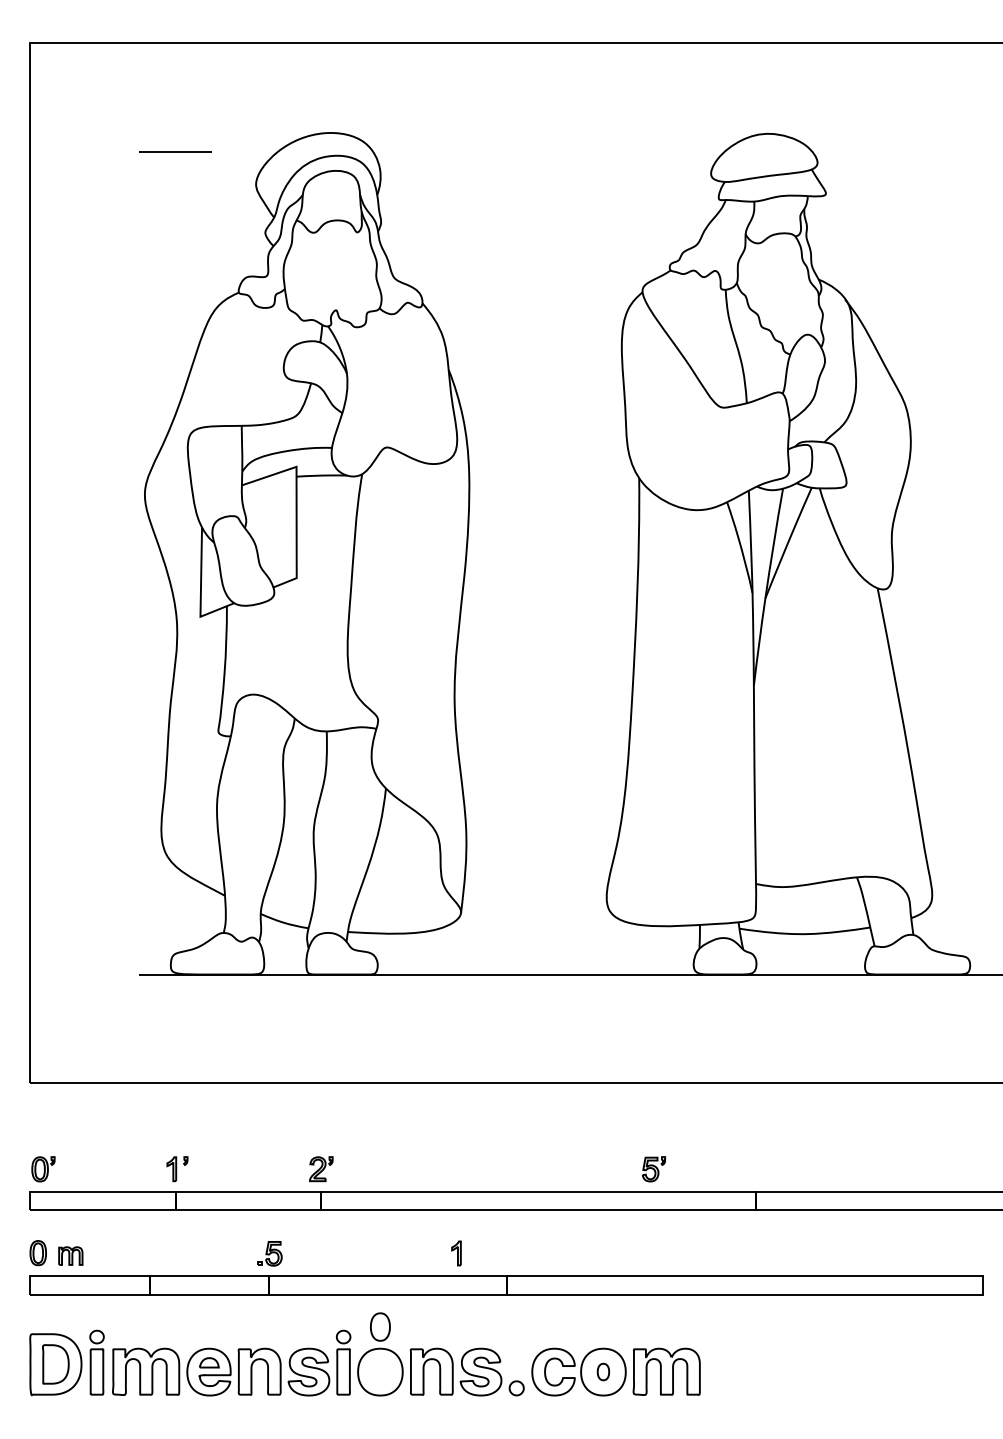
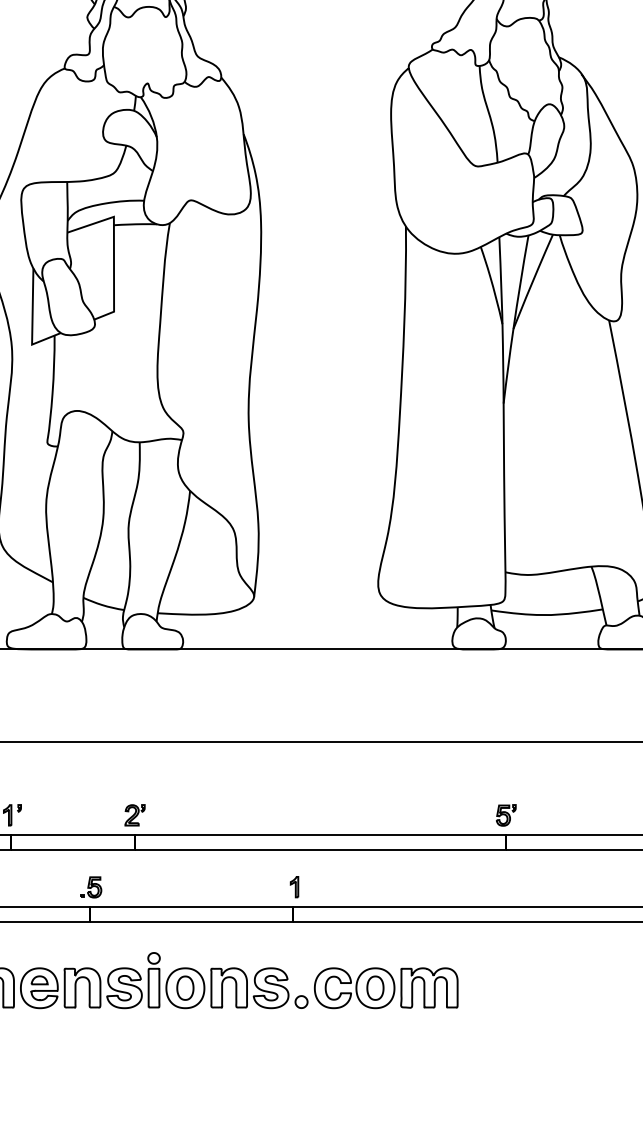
part: (653, 1169) -> (505, 815), moved
part: (456, 1253) -> (294, 887), moved
part: (380, 1326) -> (185, 987), moved
part: (603, 1371) -> (375, 987), size x1.67

